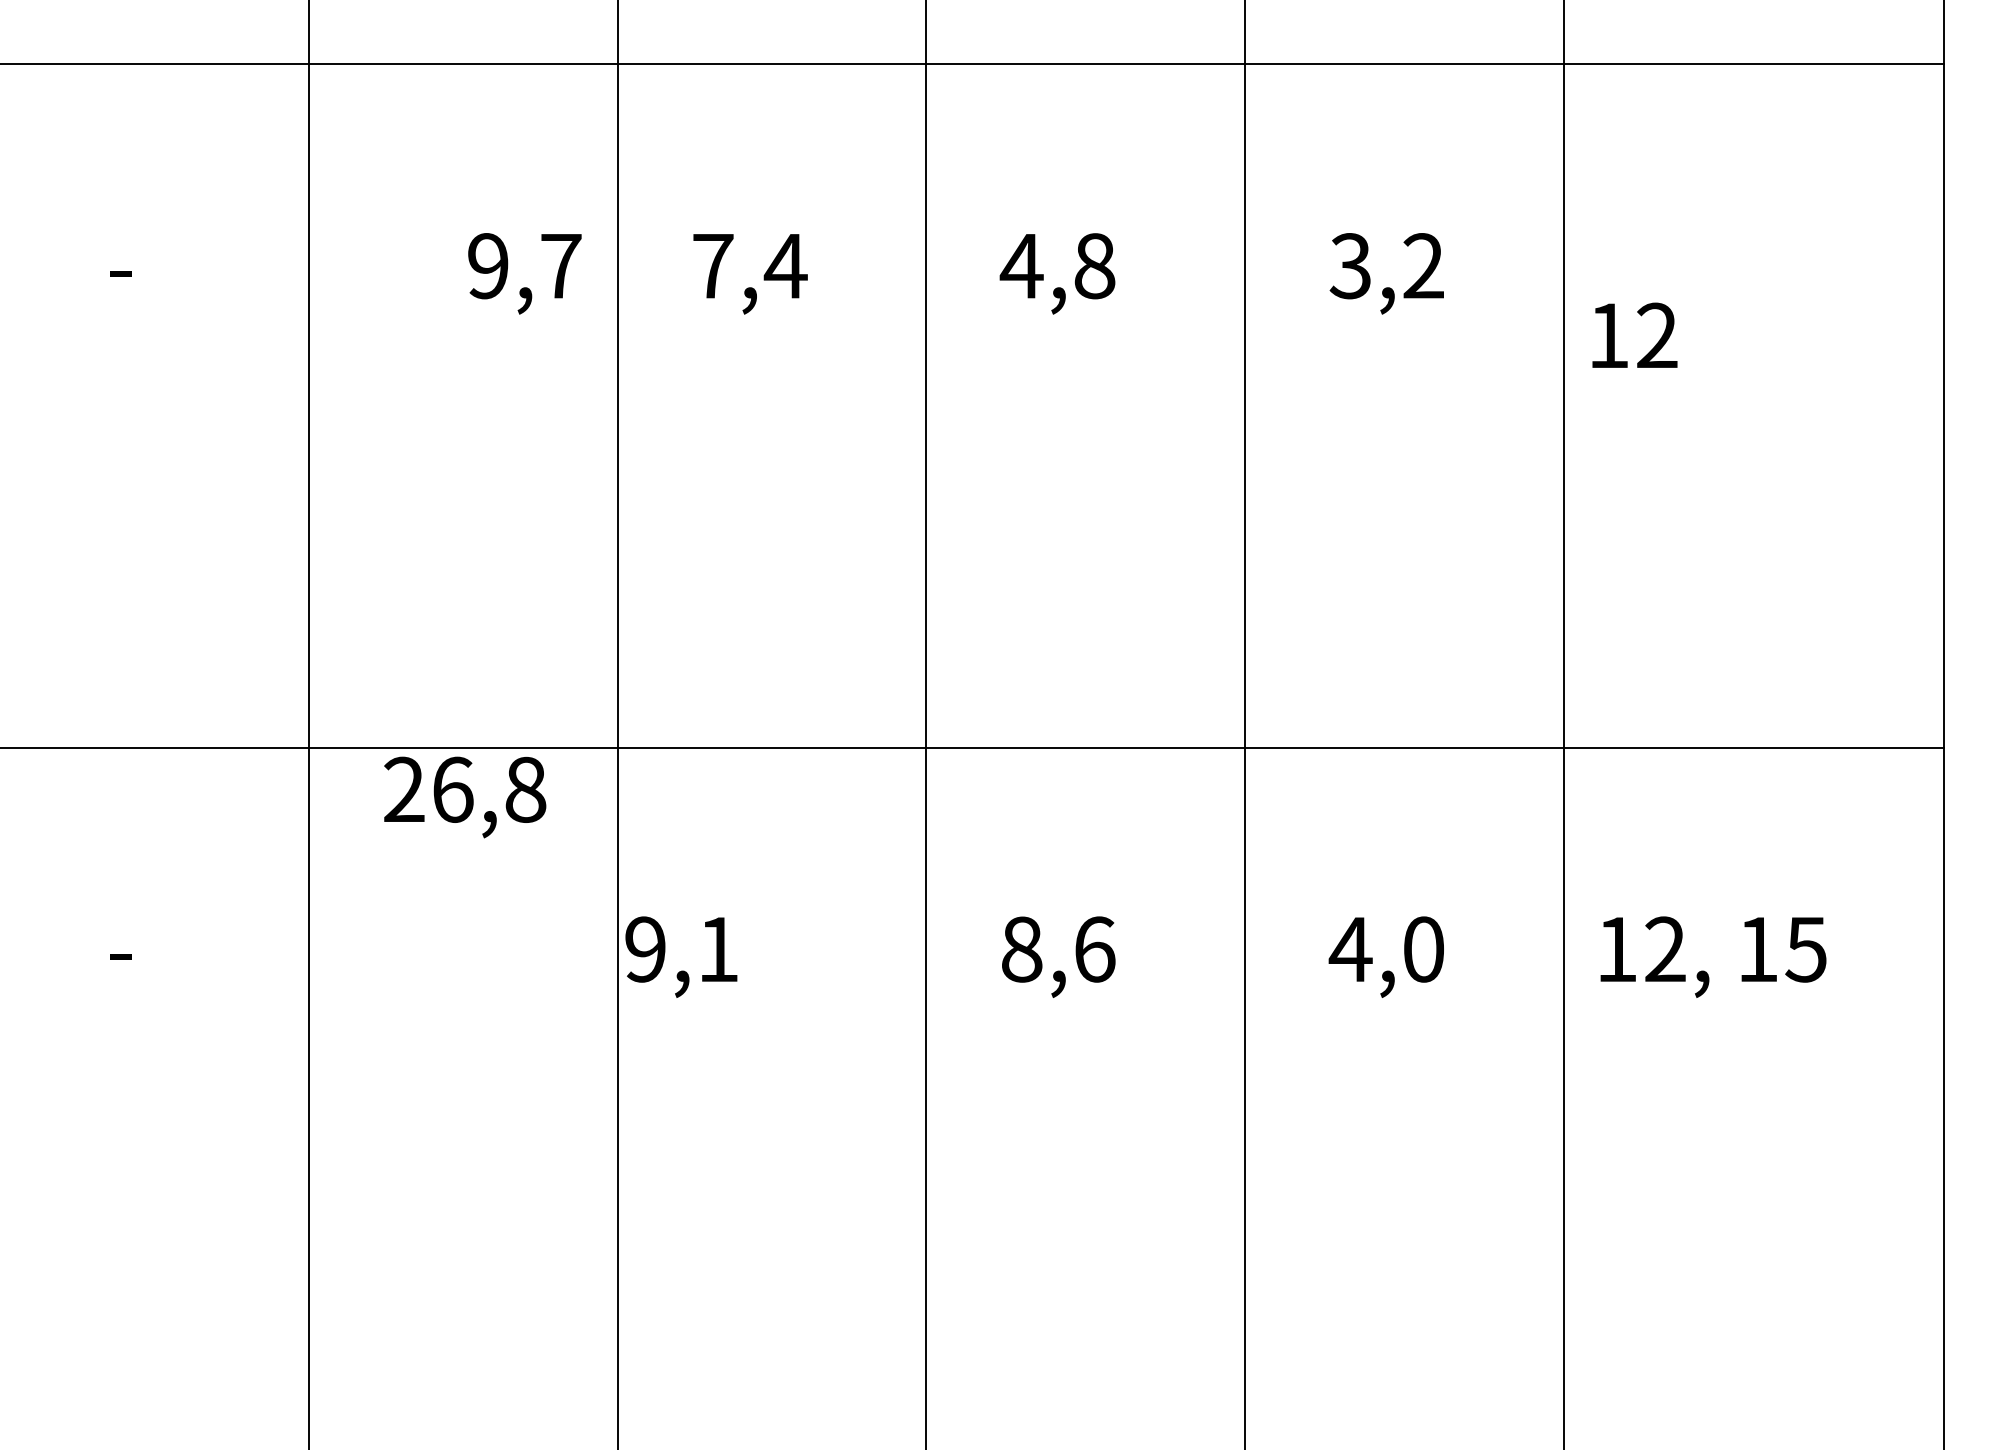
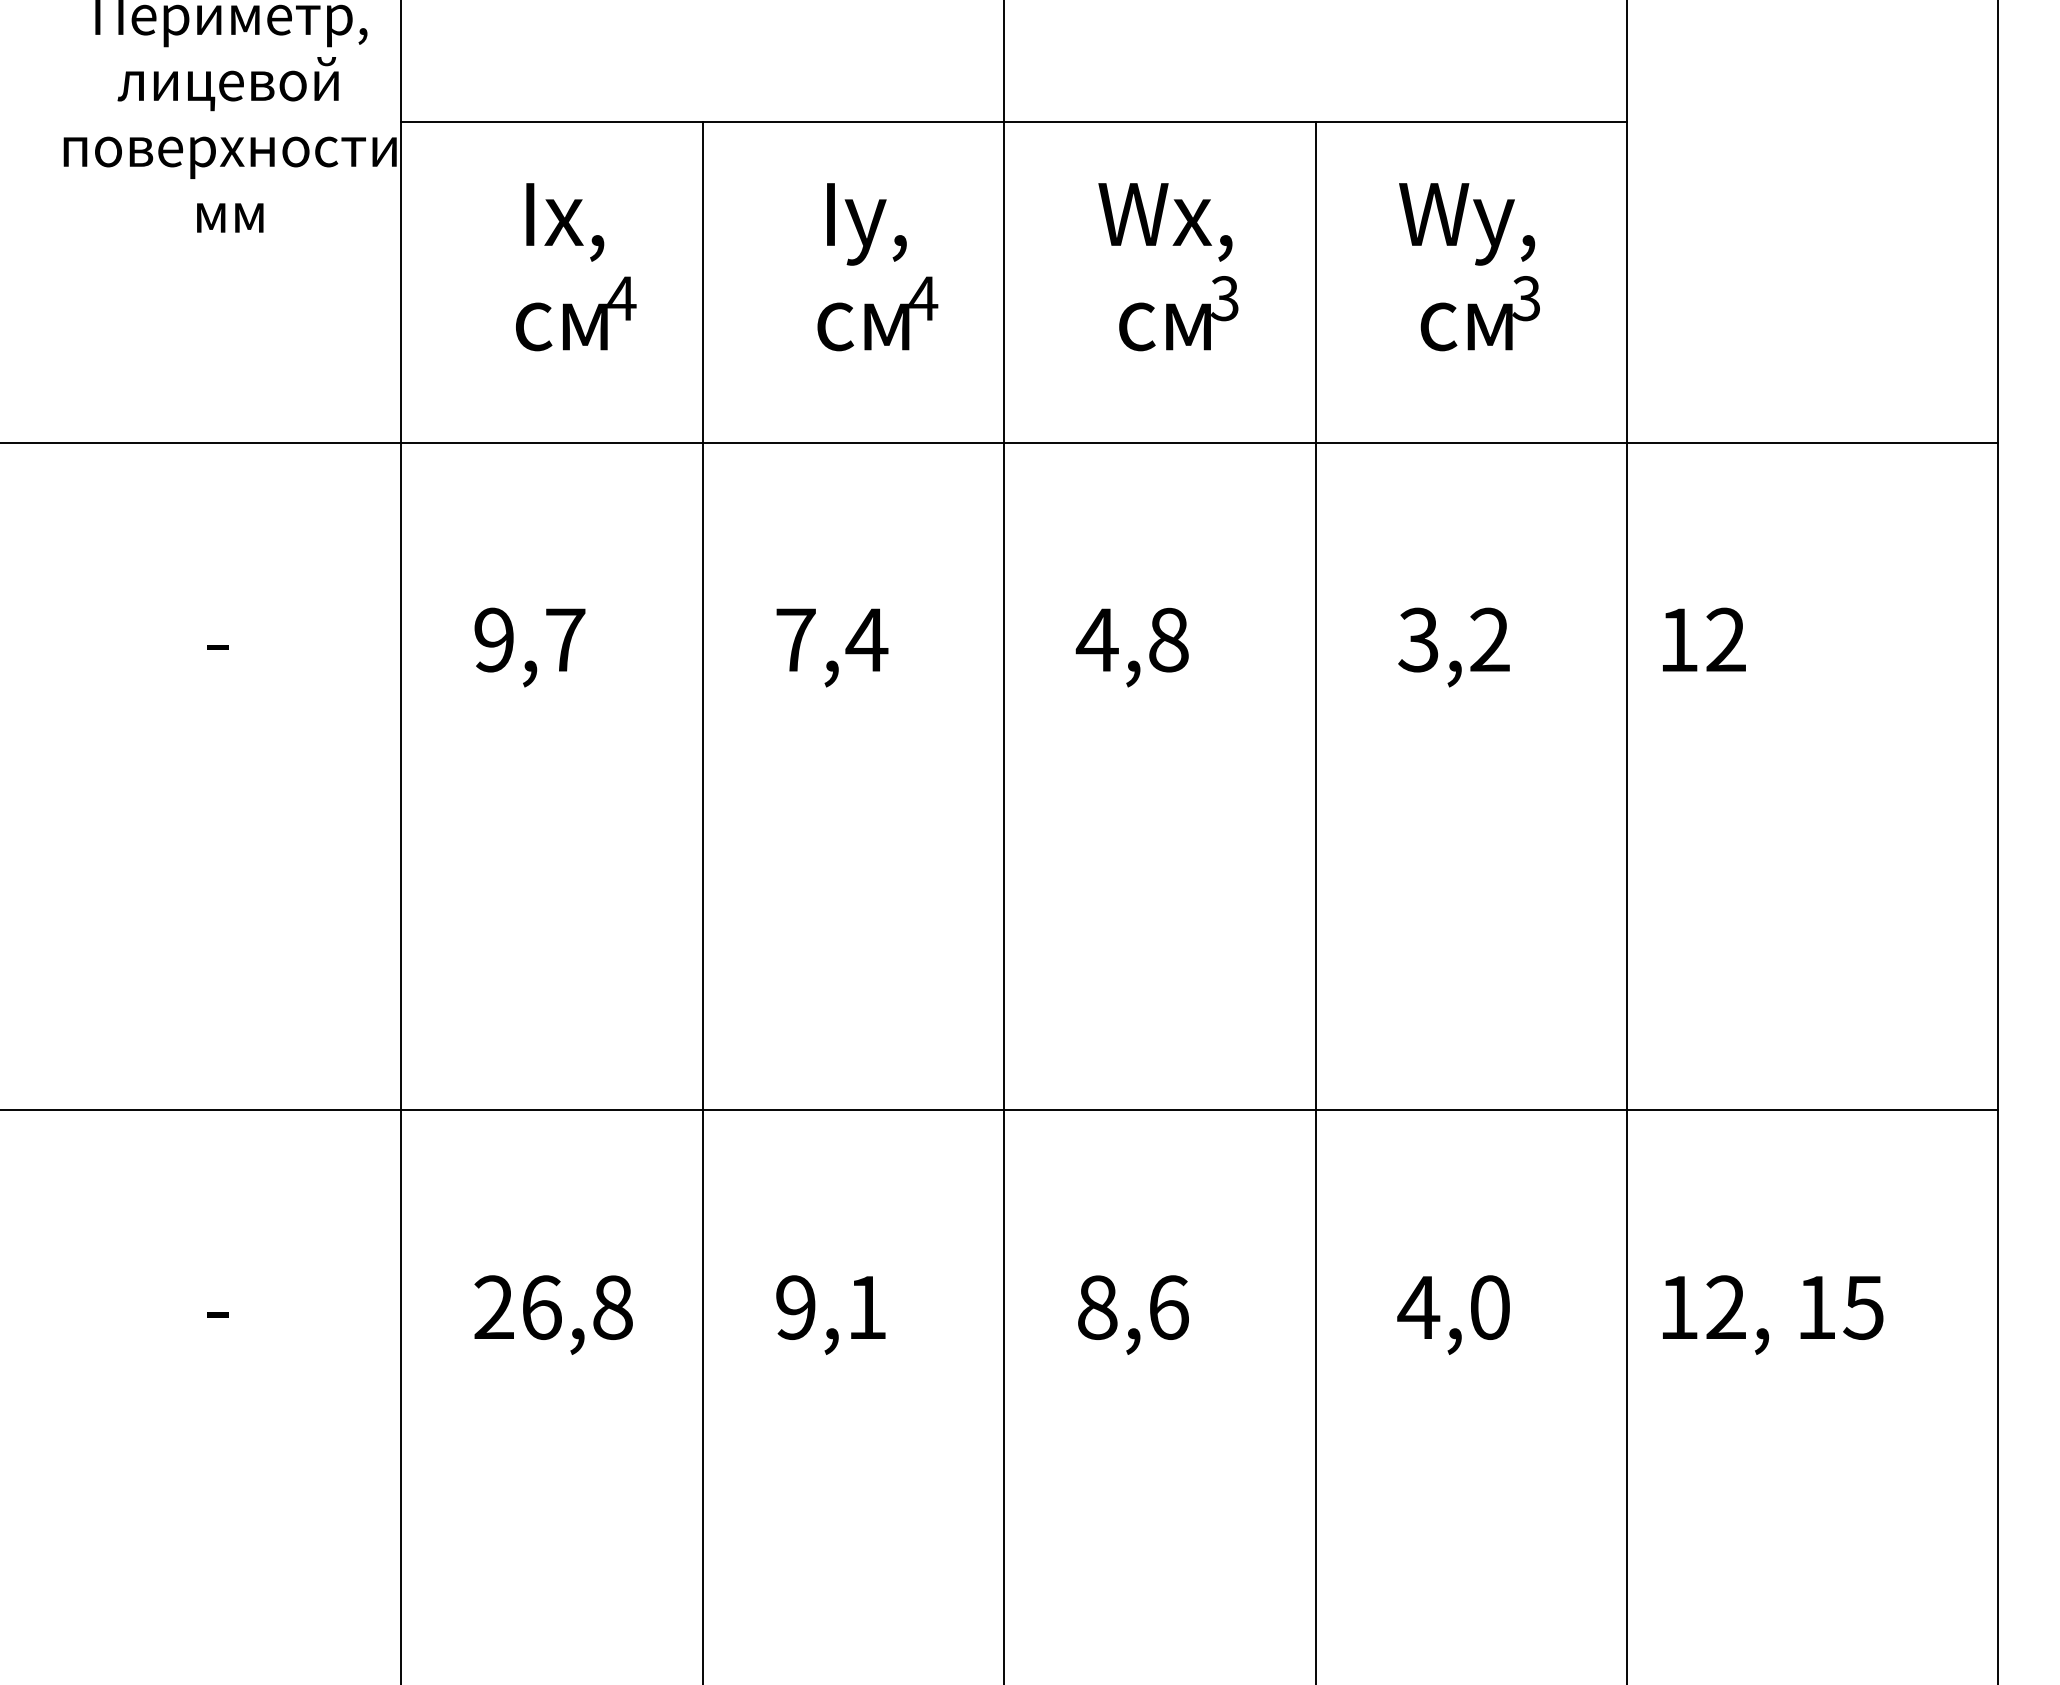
text: (524, 273) -> (529, 647), moved
text: (1635, 335) -> (1704, 639), moved
text: (465, 796) -> (553, 1314), moved
text: (681, 956) -> (830, 1314), moved

